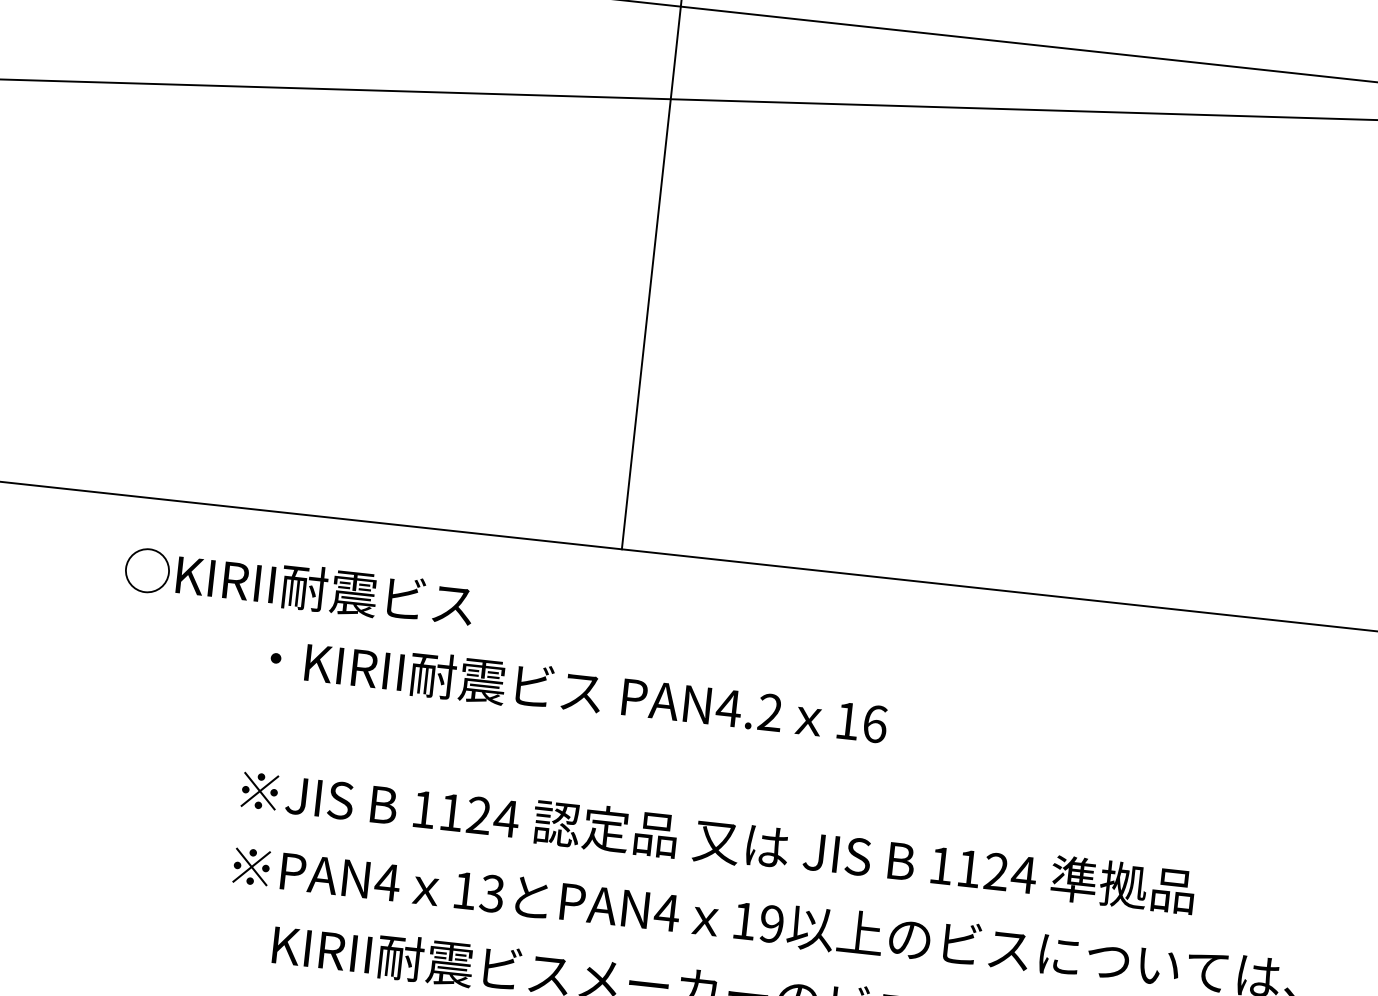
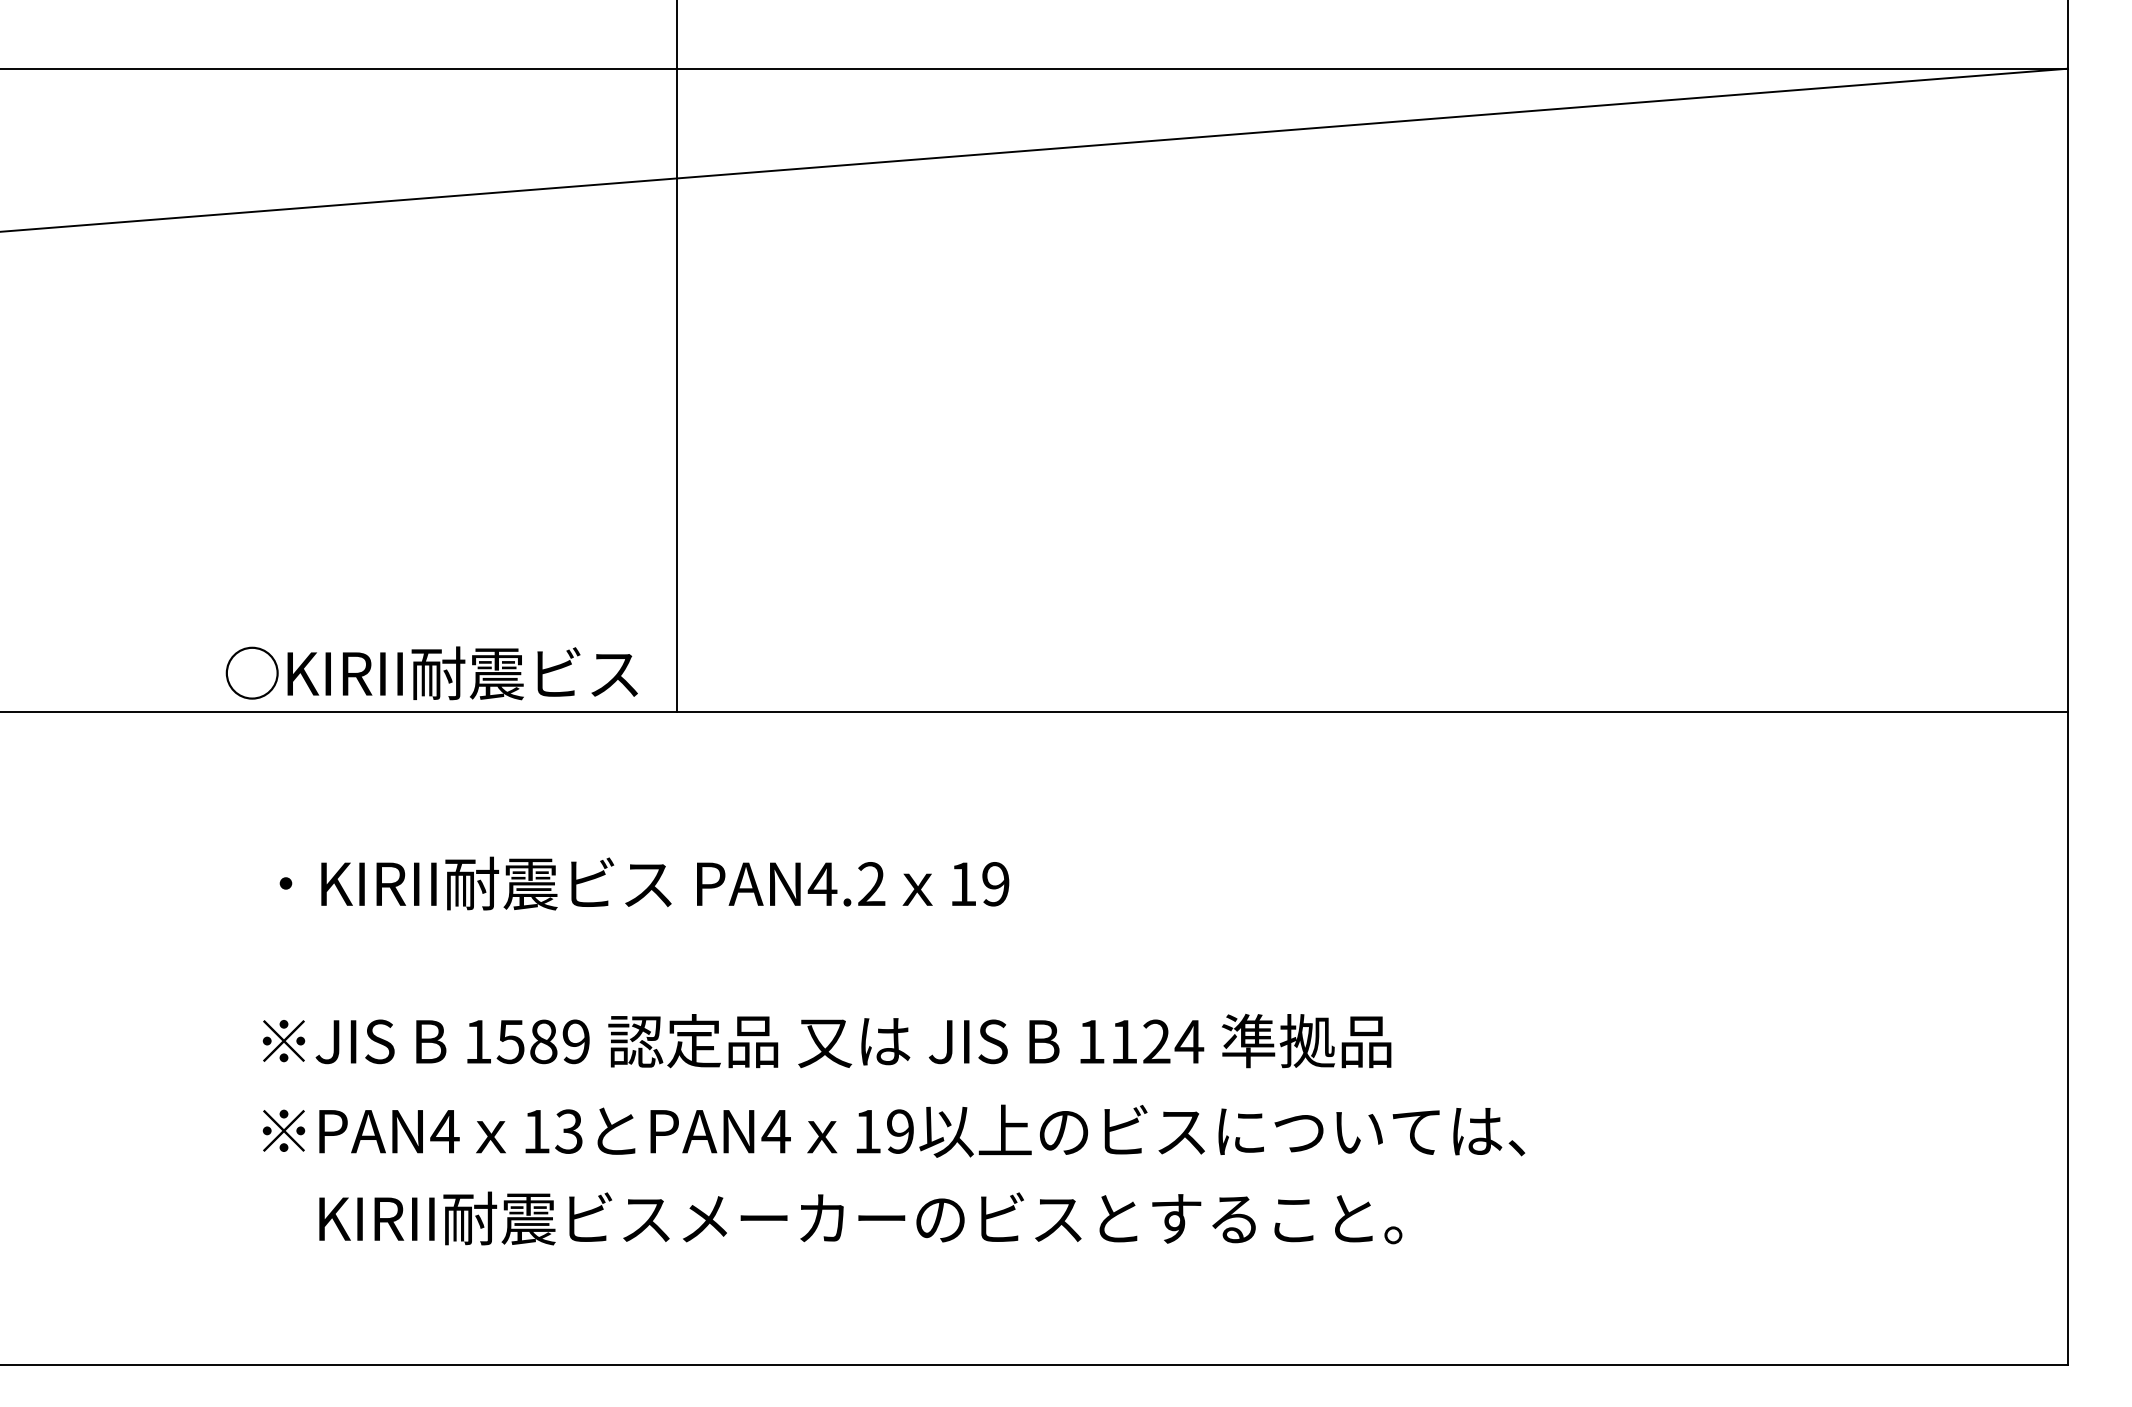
text: (298, 587) -> (431, 673), moved
text: (874, 724) -> (995, 884), 16 -> 19
text: (478, 815) -> (543, 1041), 1124 -> 1589

